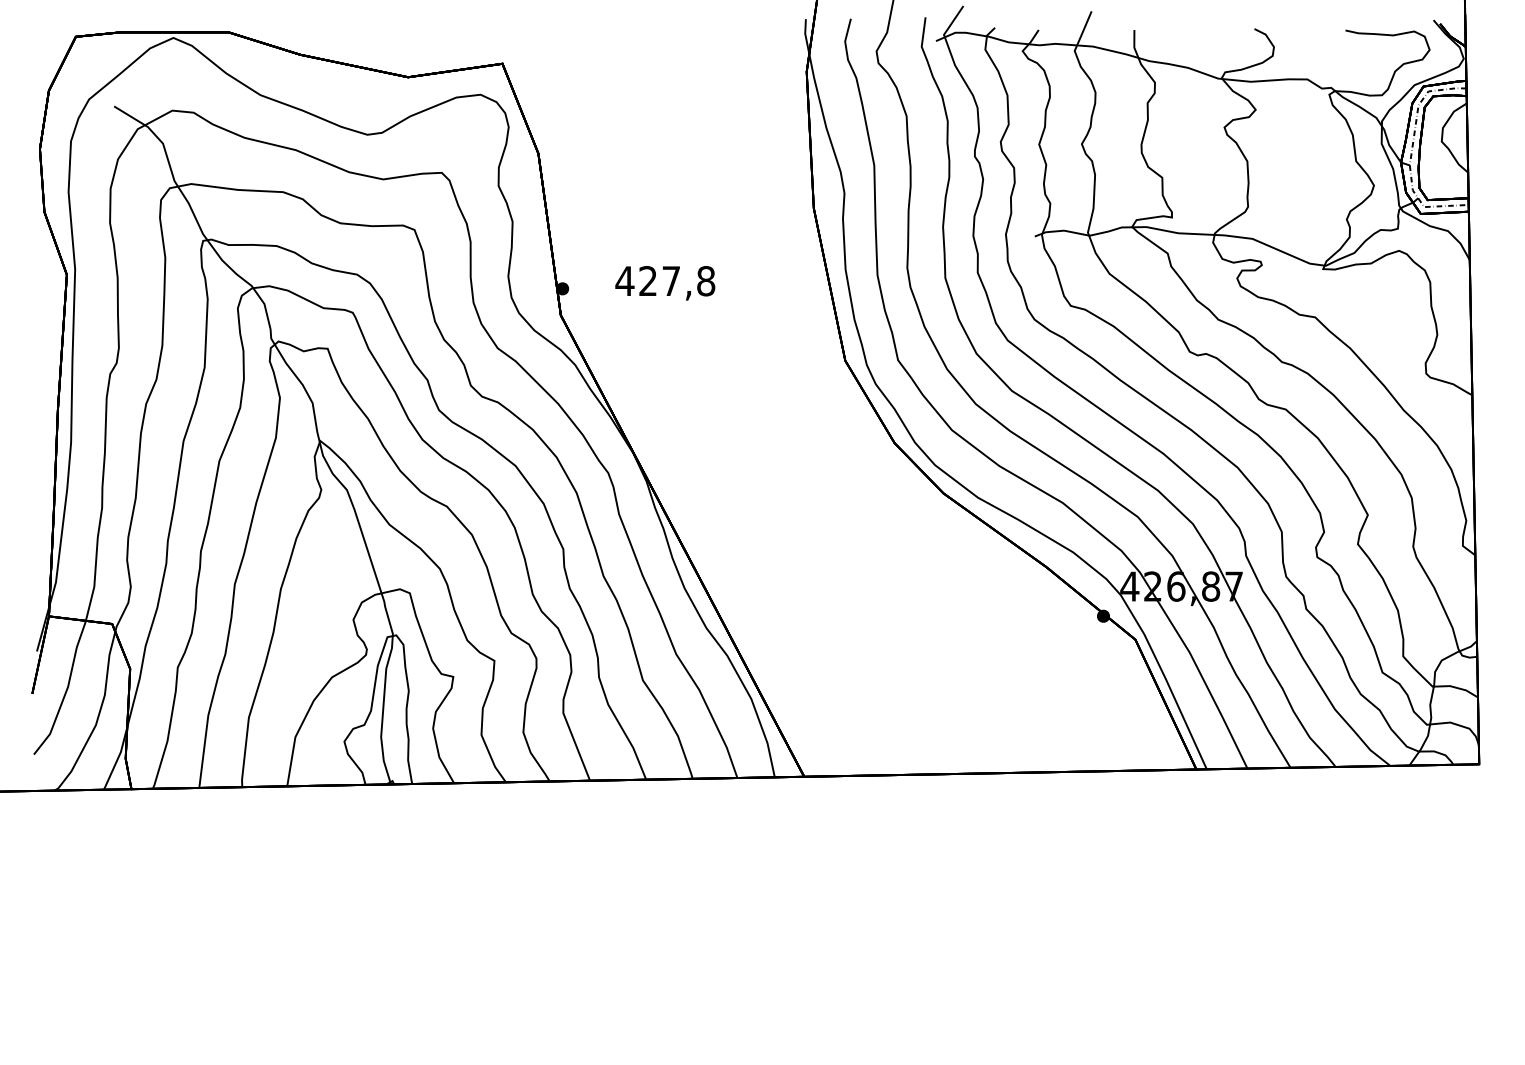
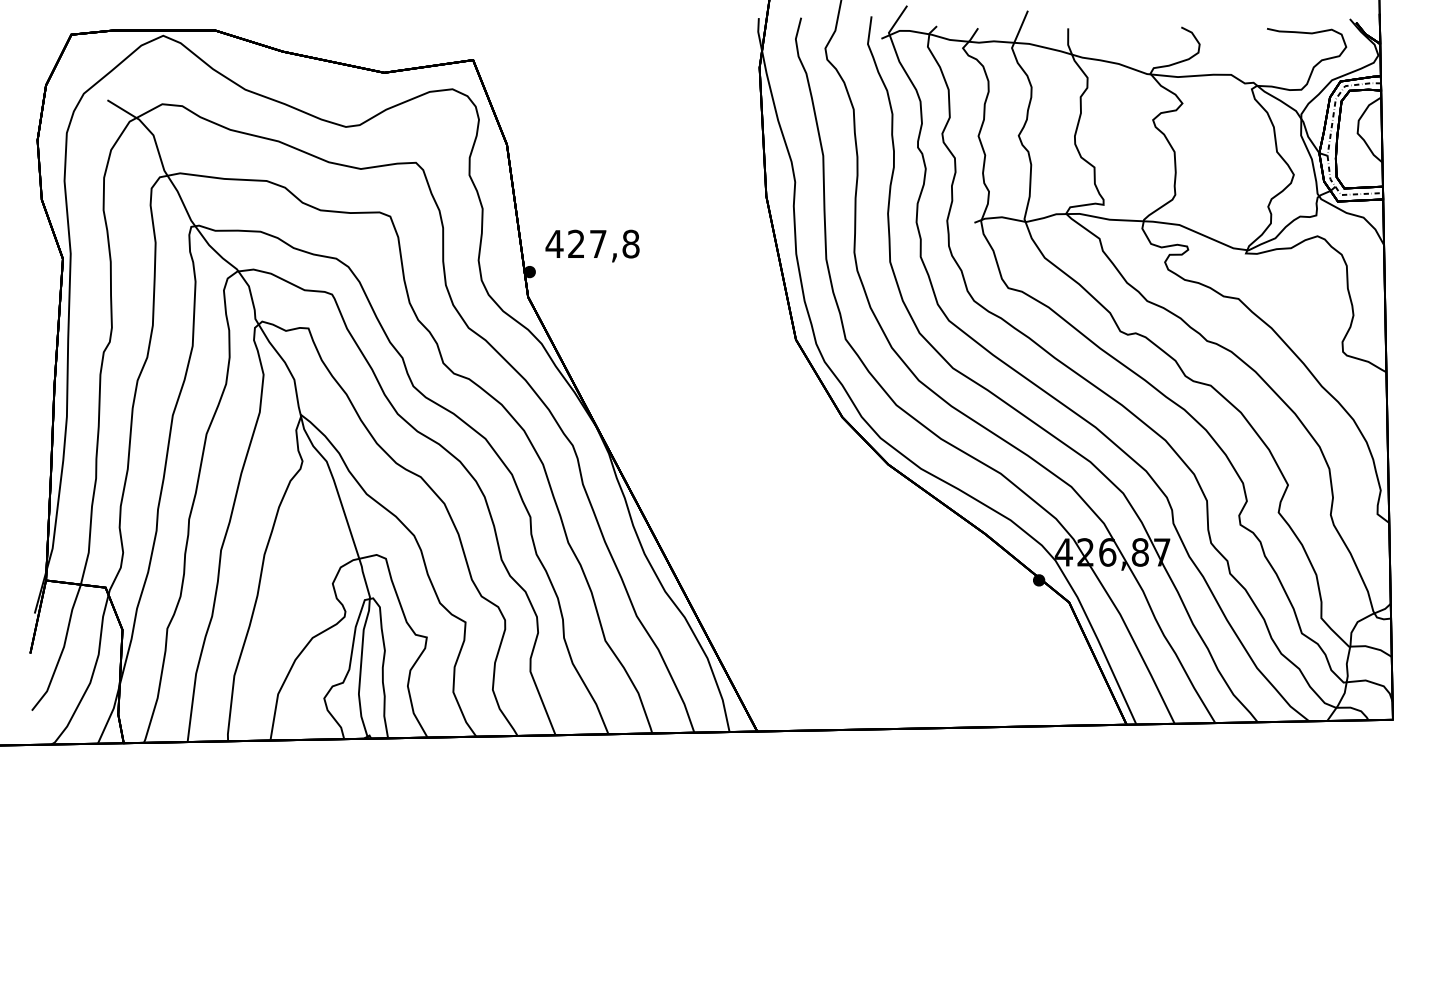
text: (665, 283) -> (592, 246), moved

